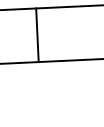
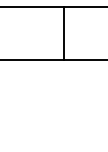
line: (37, 35) -> (63, 33), moved

